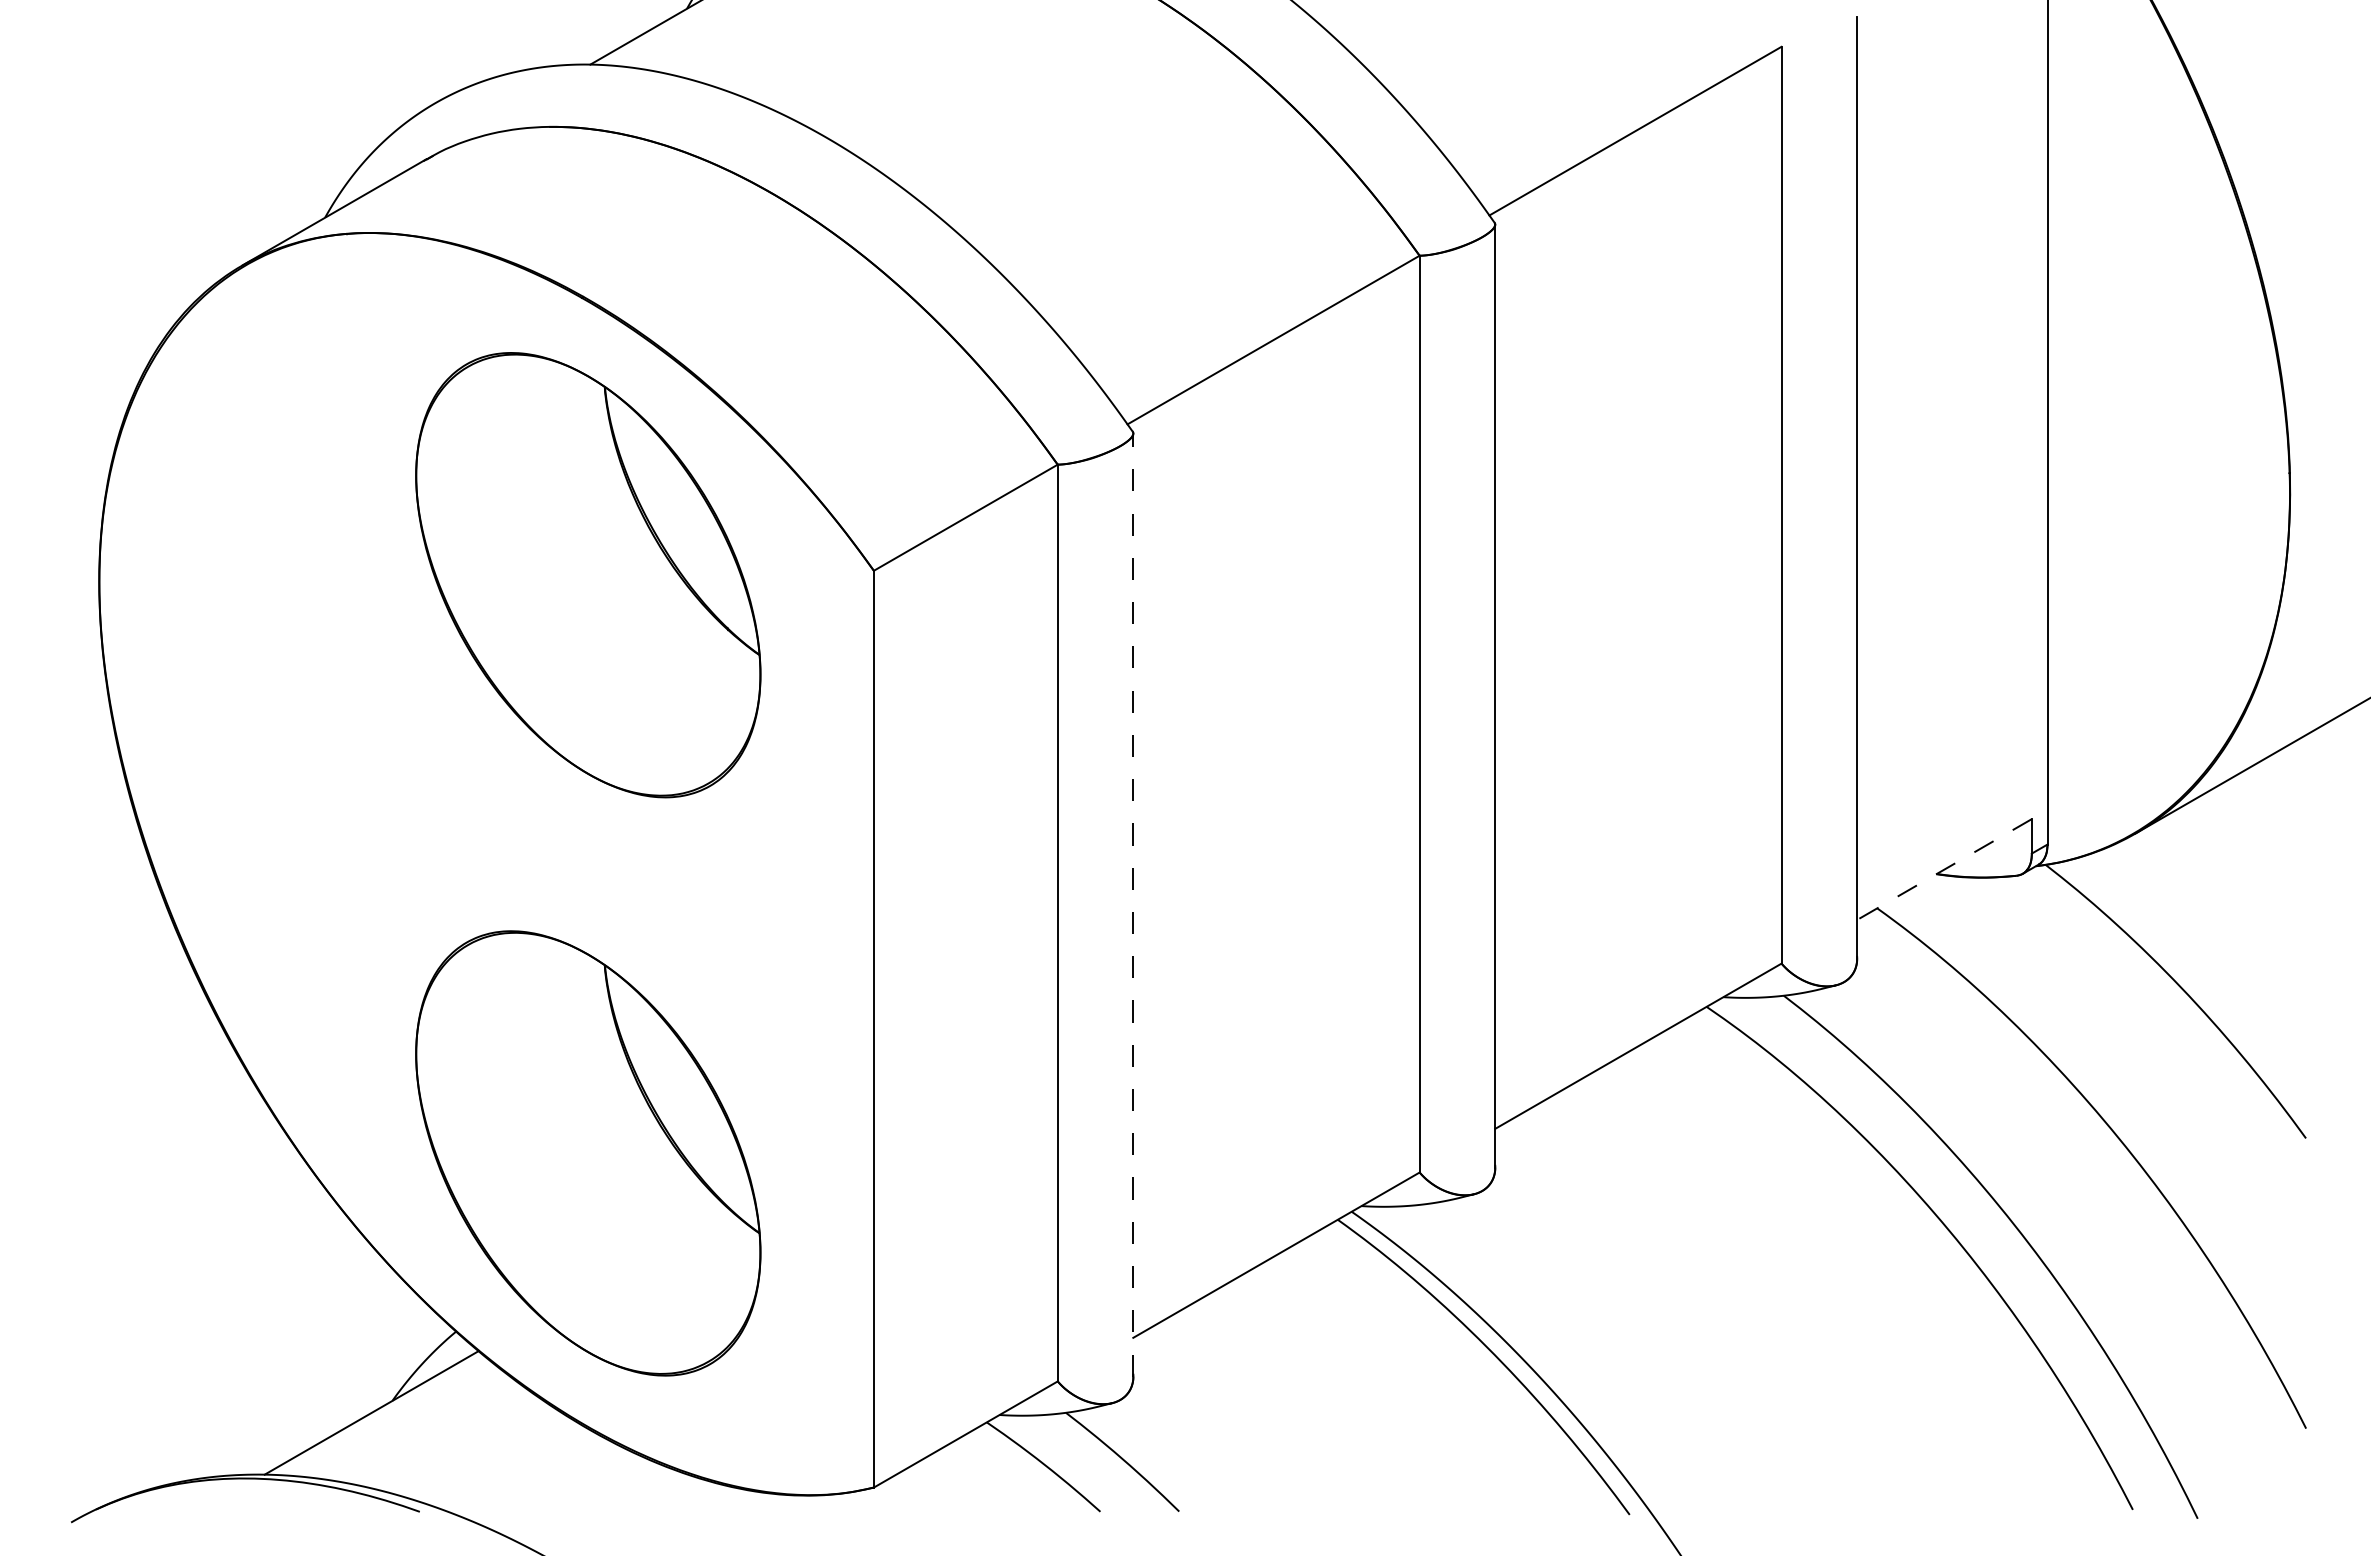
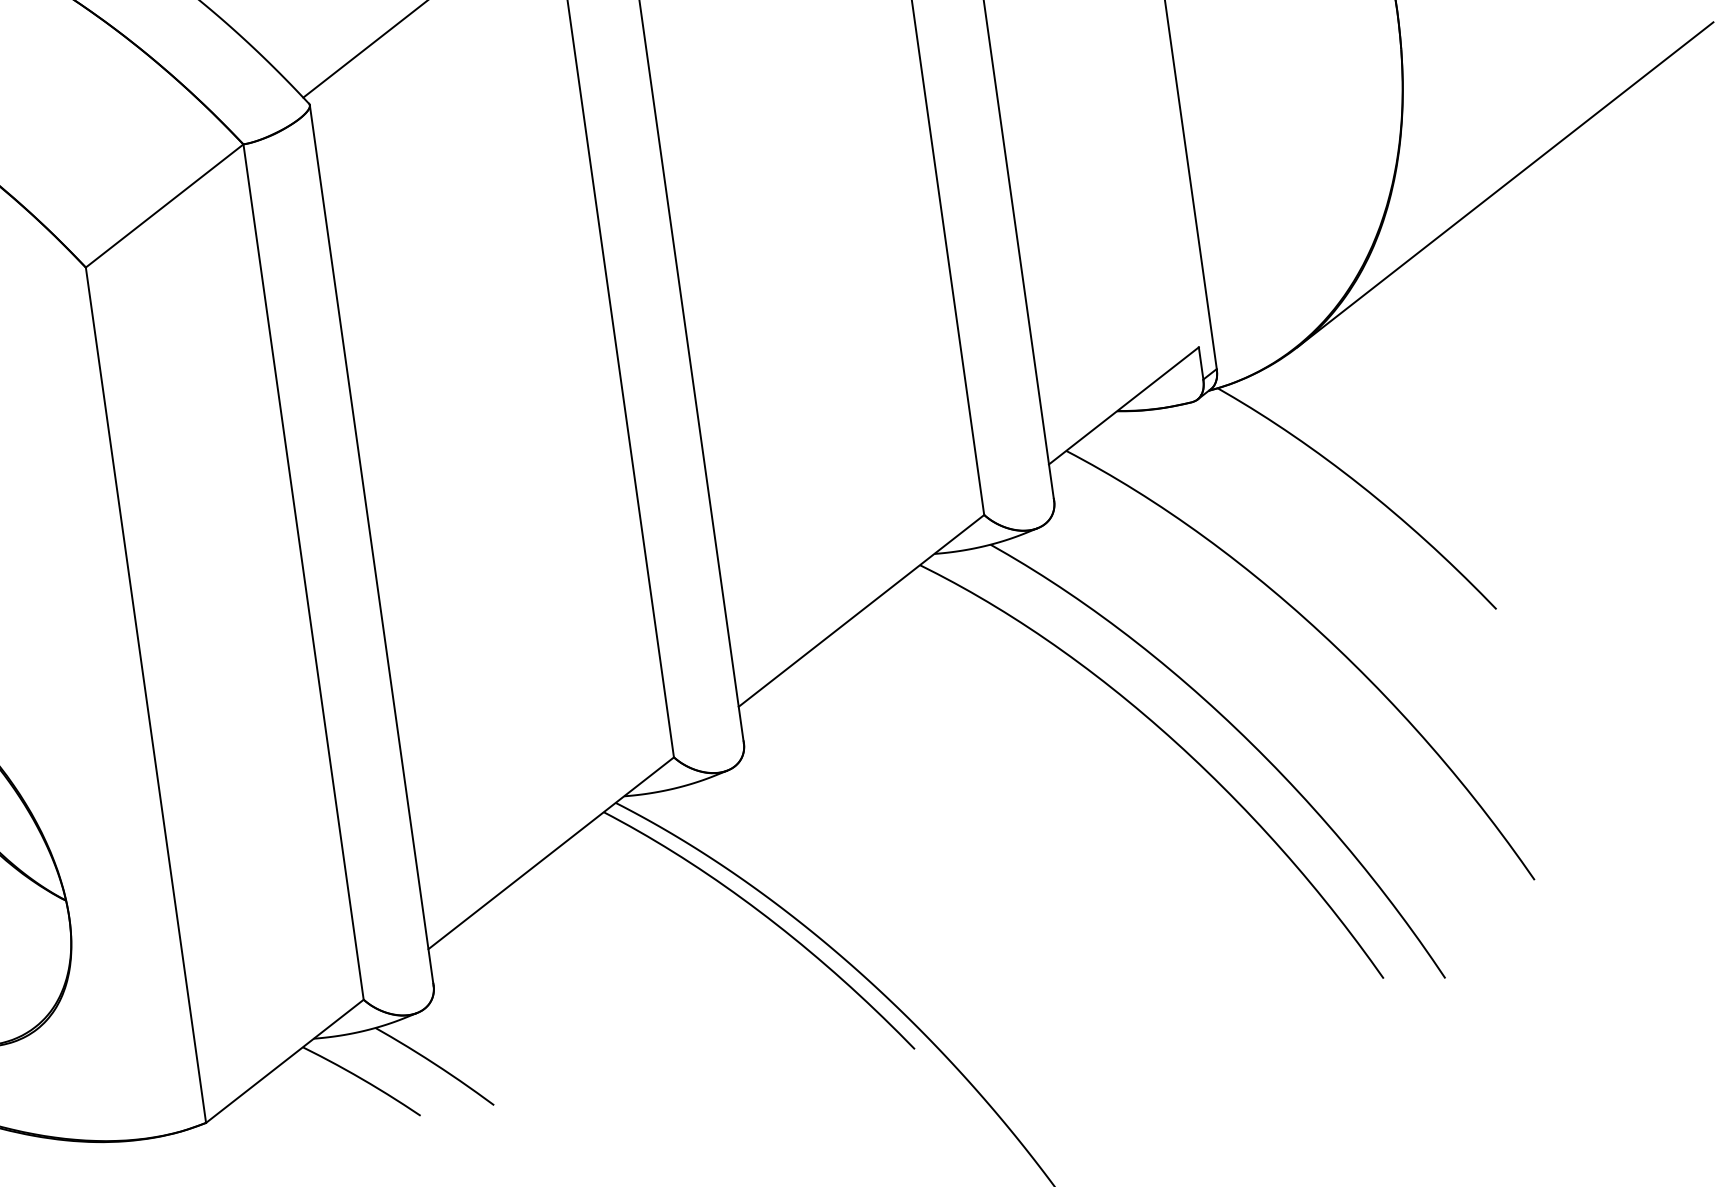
line: (1944, 869) -> (1123, 405), dashed -> solid
line: (1133, 905) -> (371, 545), dashed -> solid

